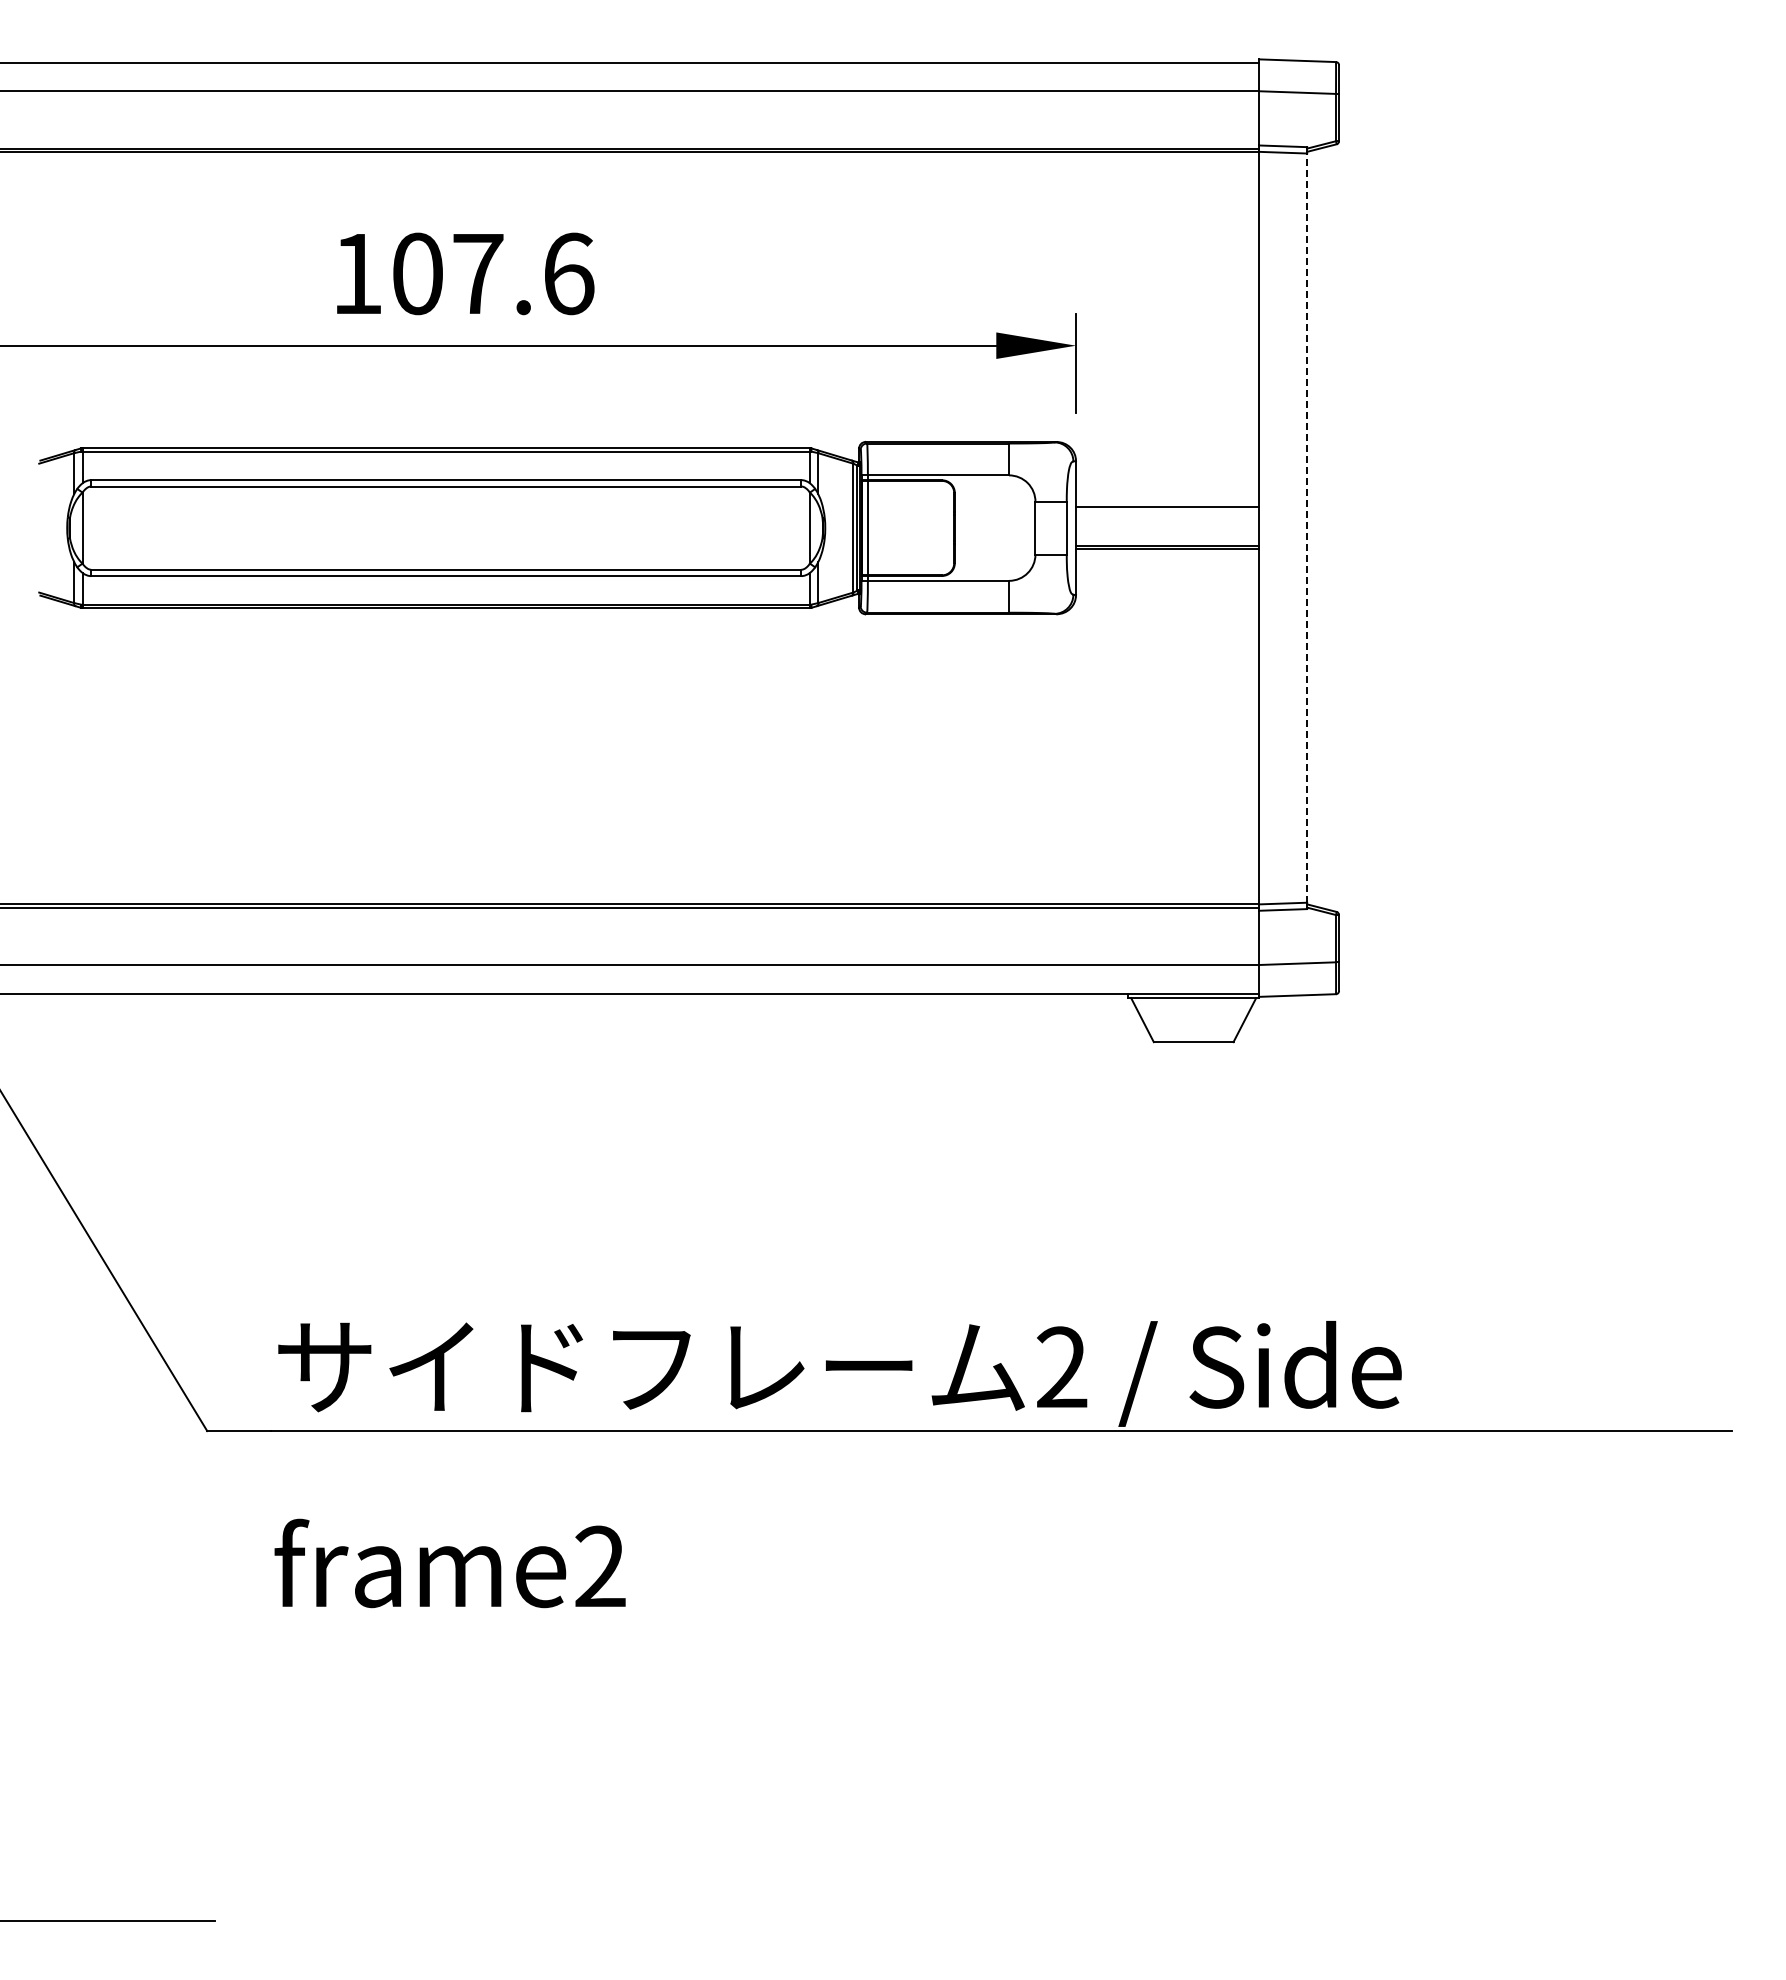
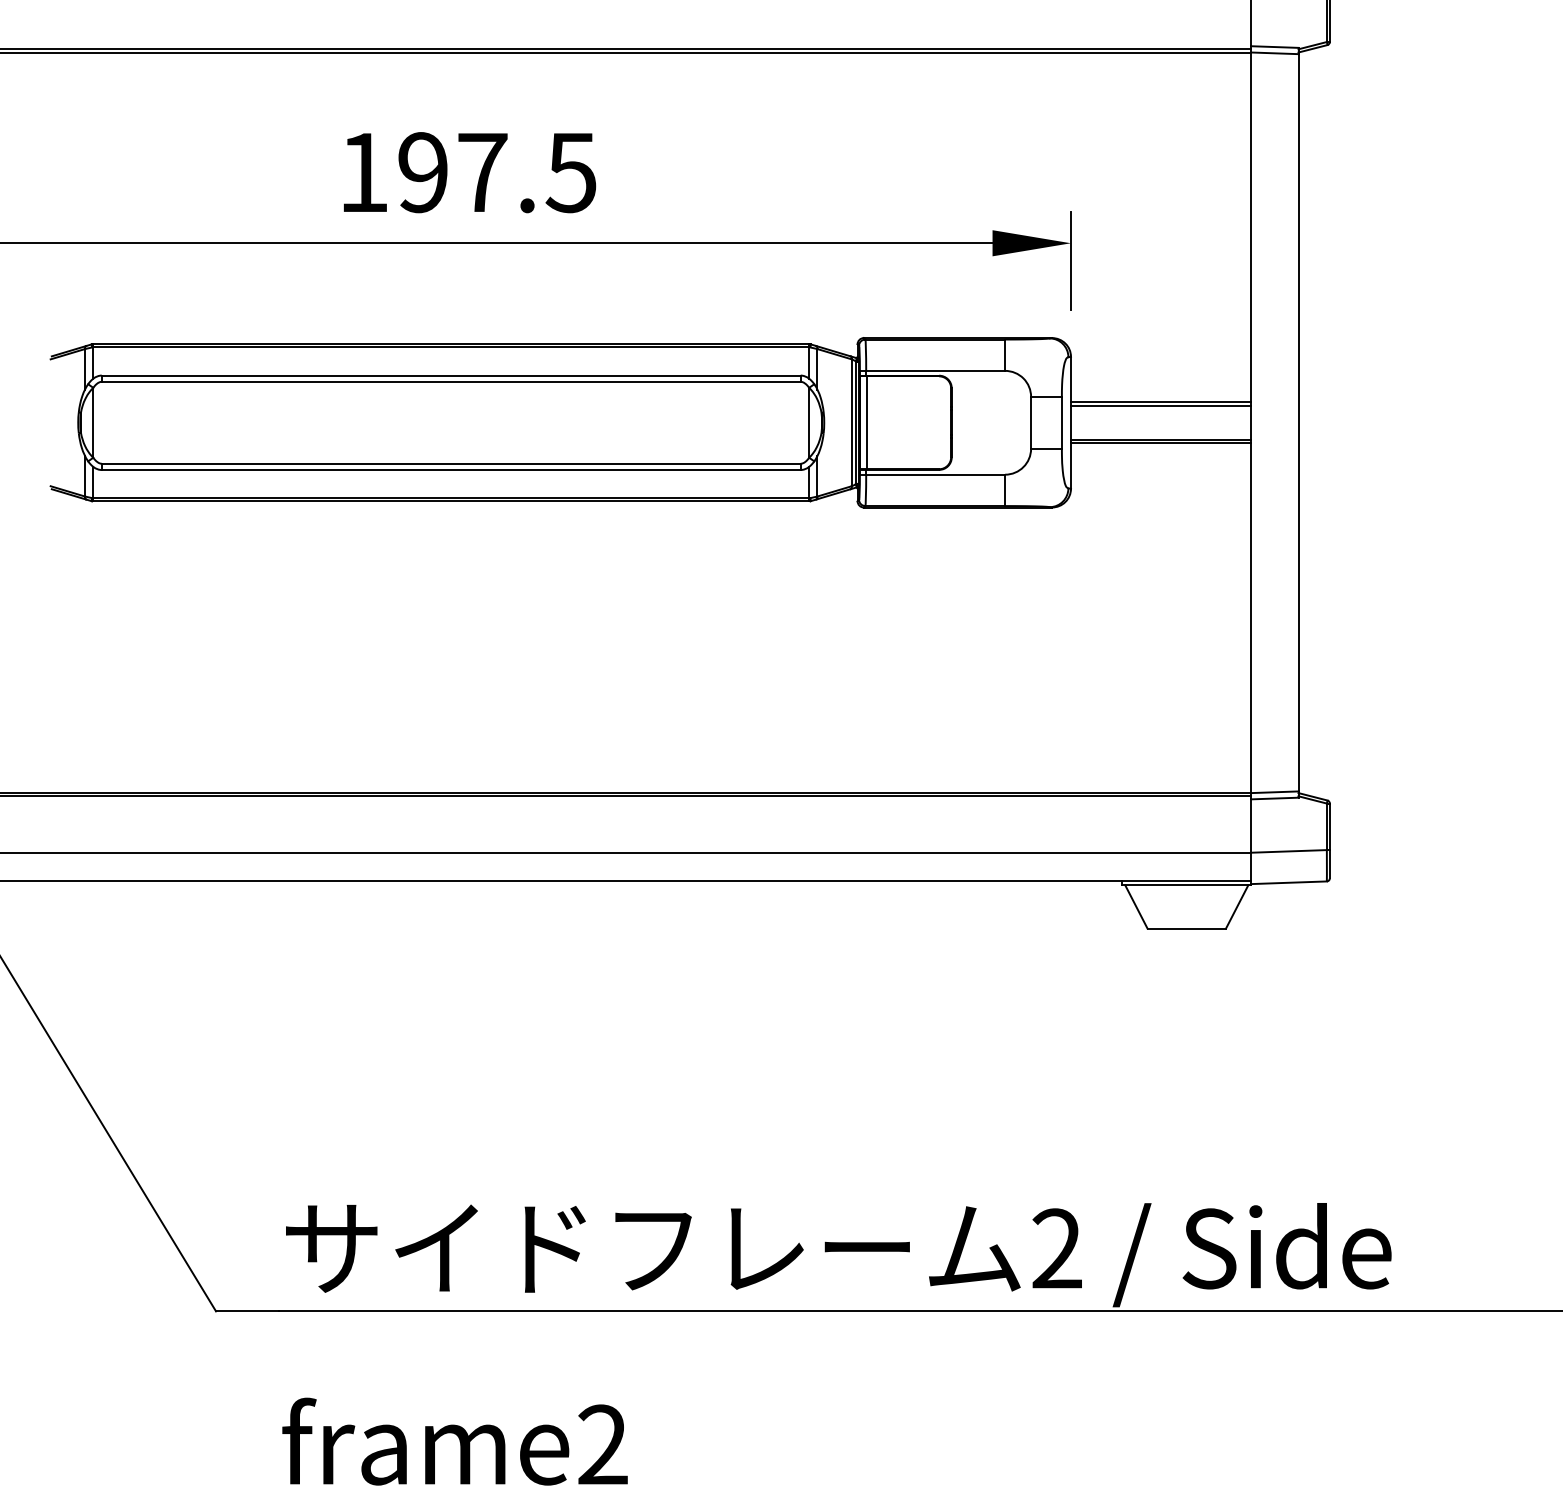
text: (493, 273) -> (497, 172), 107.6 -> 197.5
line: (1167, 510) -> (1161, 405), added
line: (1307, 528) -> (1298, 423), dashed -> solid

